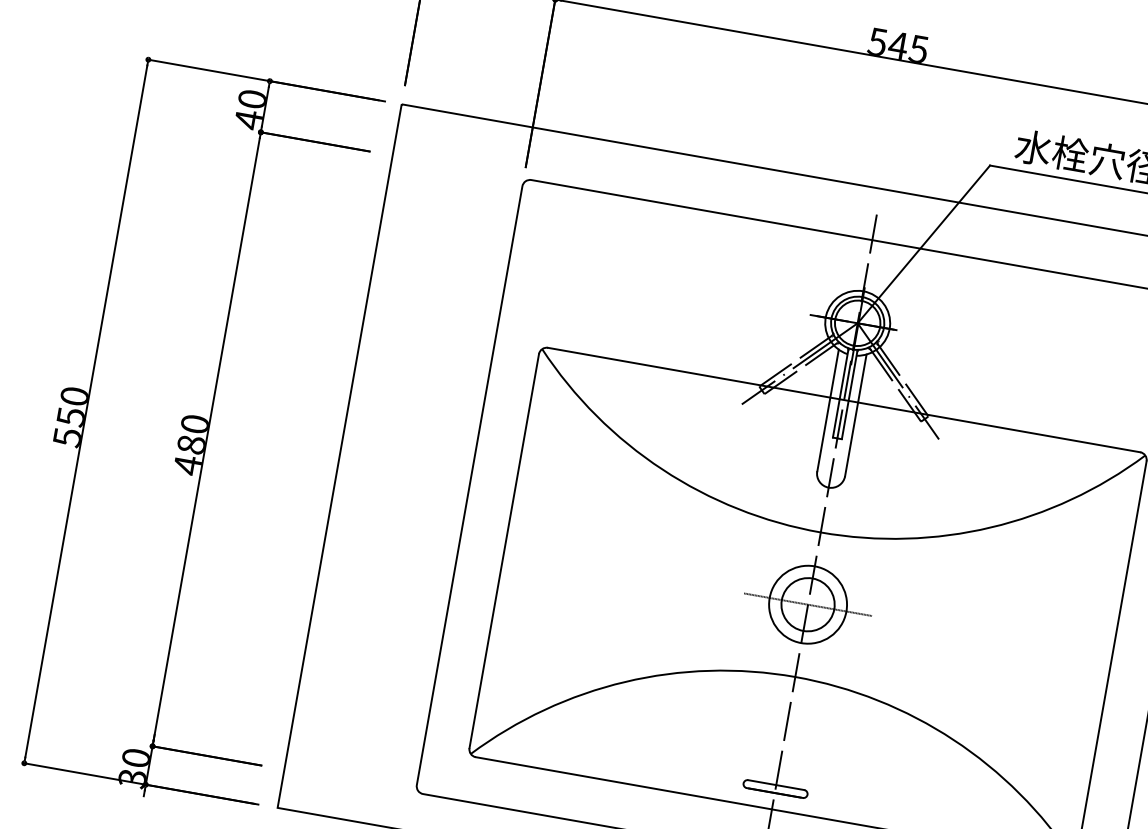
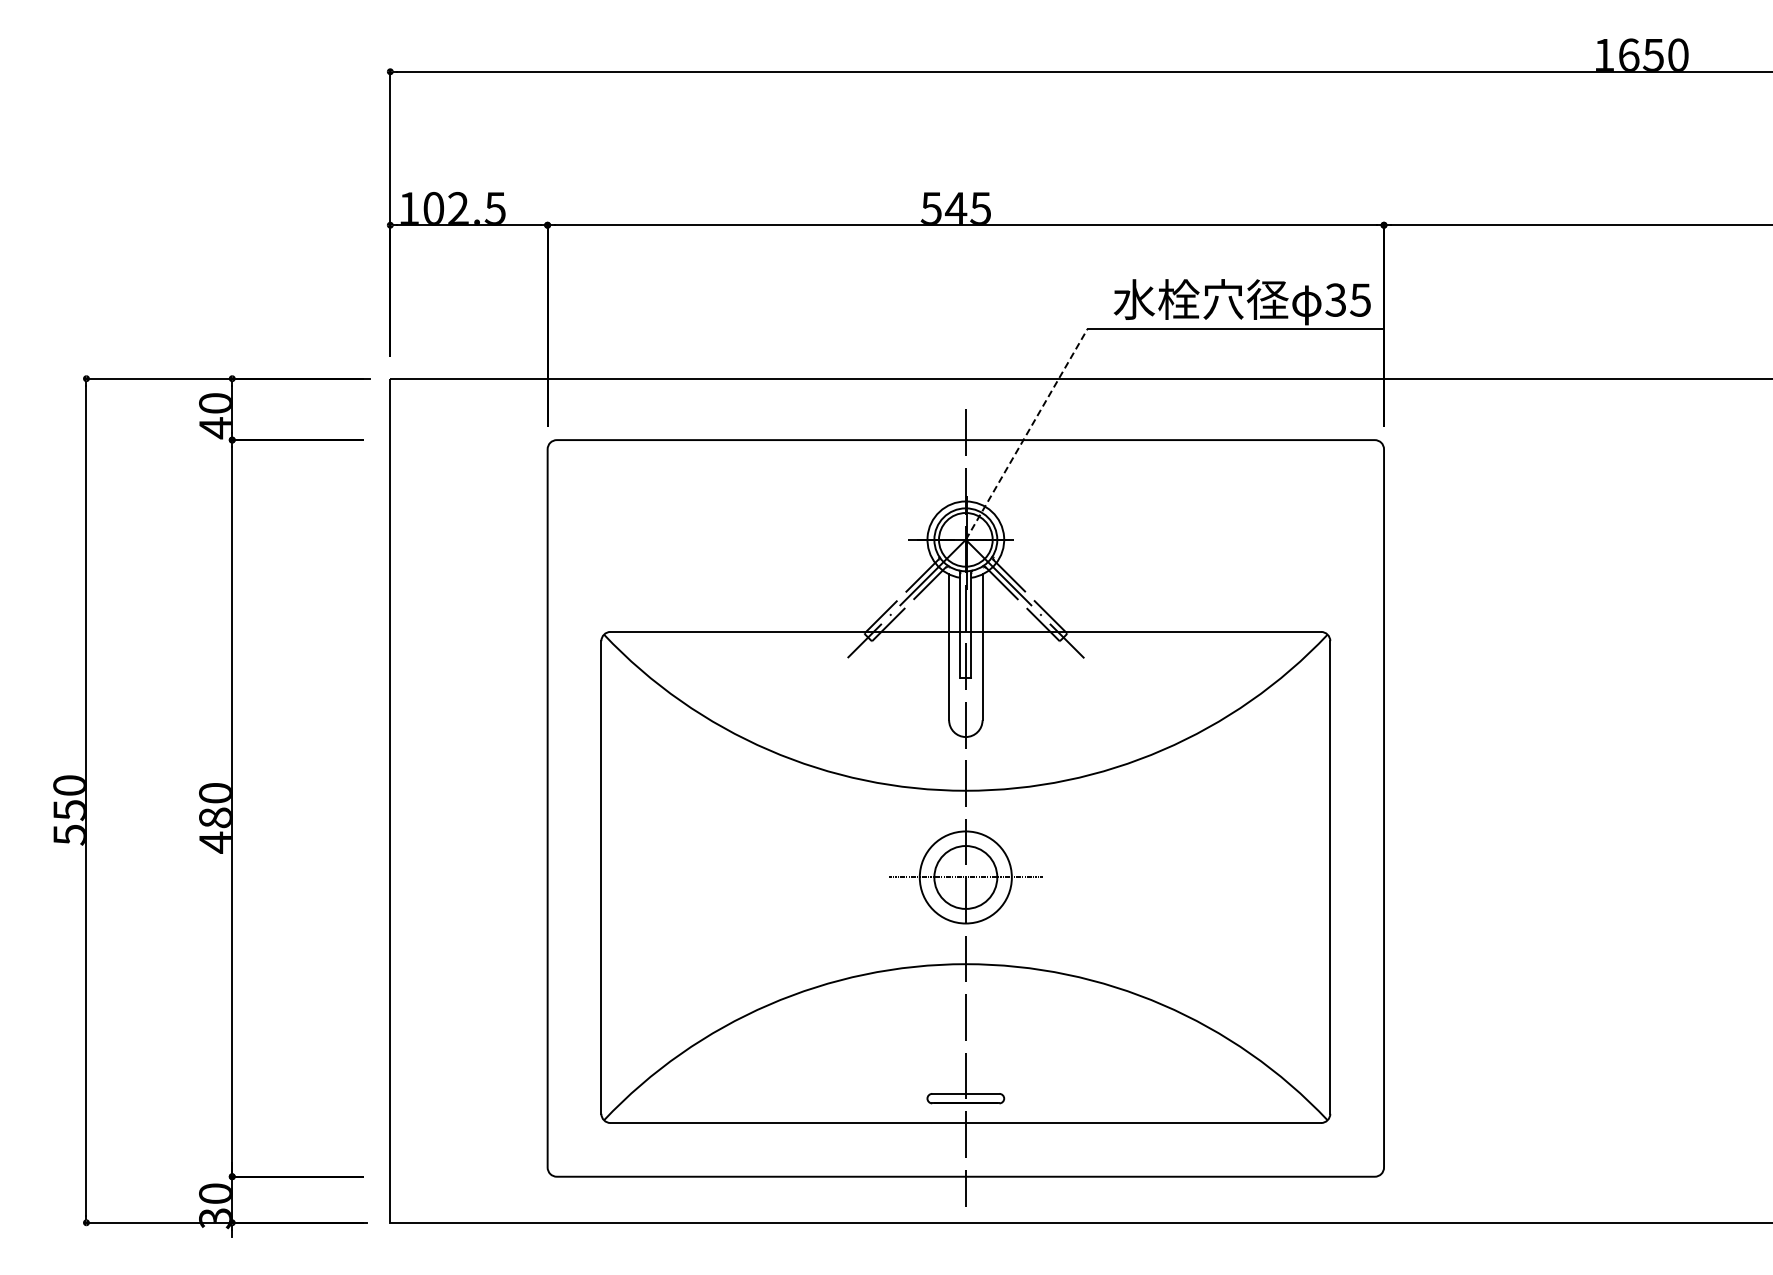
line: (923, 244) -> (1026, 434), solid -> dashed

